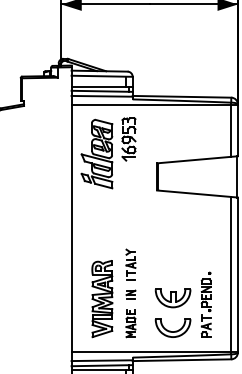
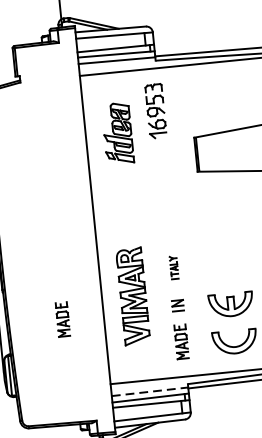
part: (96, 153) -> (117, 132), size x0.7
part: (130, 264) -> (173, 267), size x0.6
part: (38, 296) -> (62, 319), added
part: (102, 299) -> (133, 297), moved
line: (102, 360) -> (150, 391), solid -> dashed

